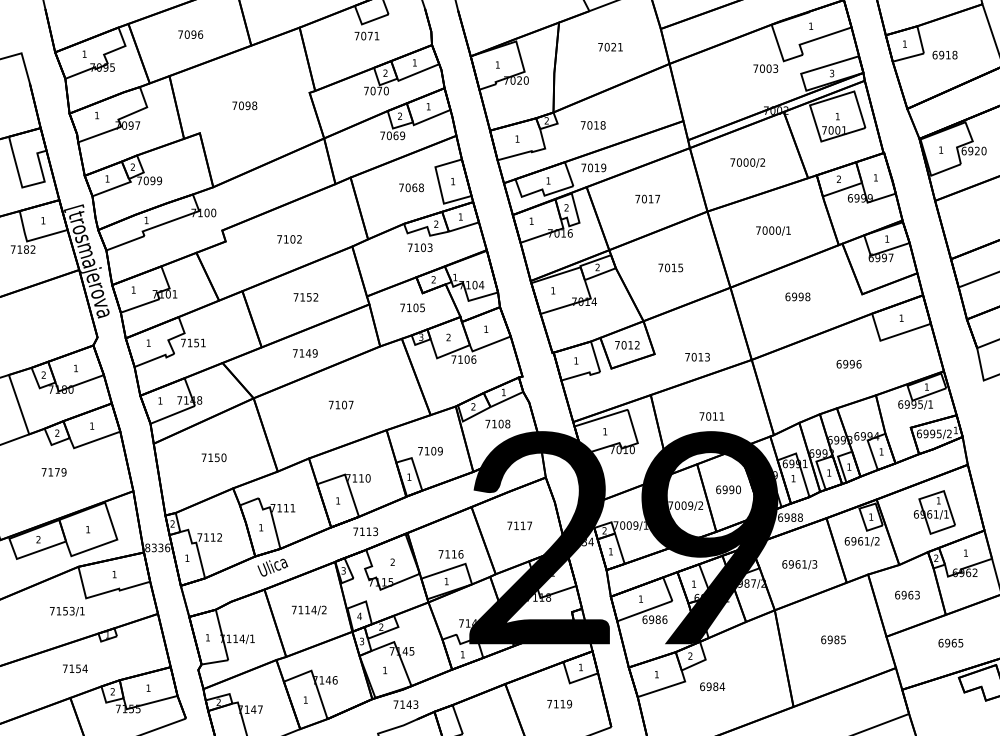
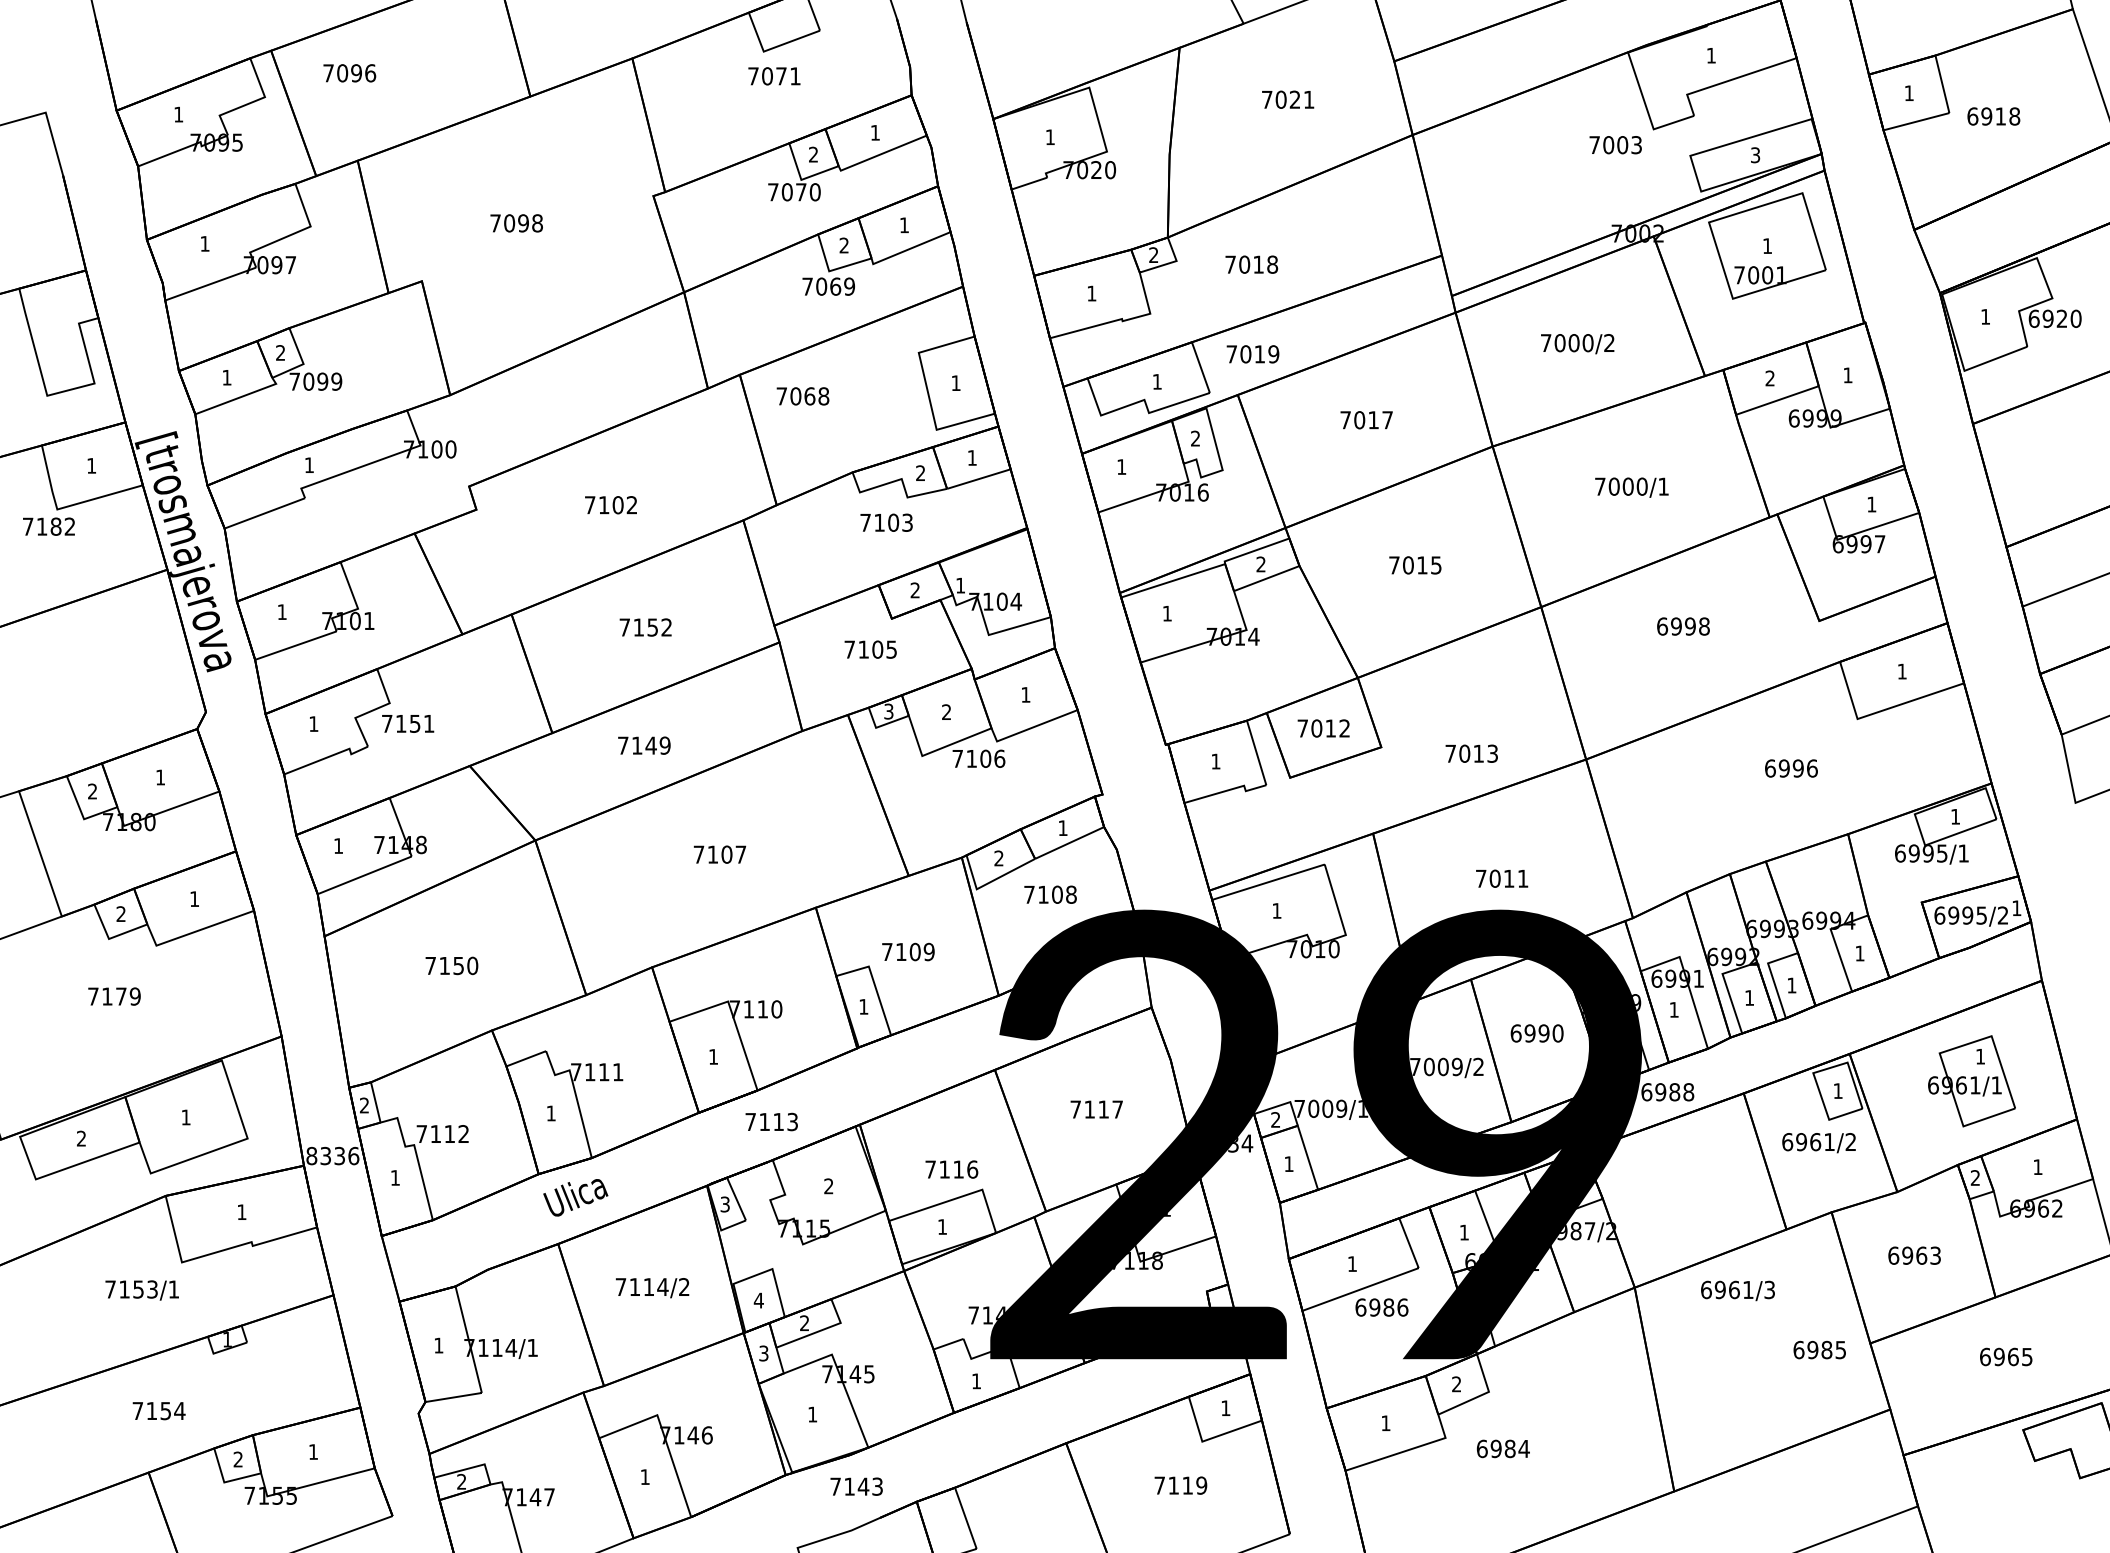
text: (190, 34) -> (349, 72), moved
text: (411, 187) -> (802, 395), moved
text: (799, 564) -> (1737, 1290), moved
text: (833, 639) -> (1819, 1349), moved

